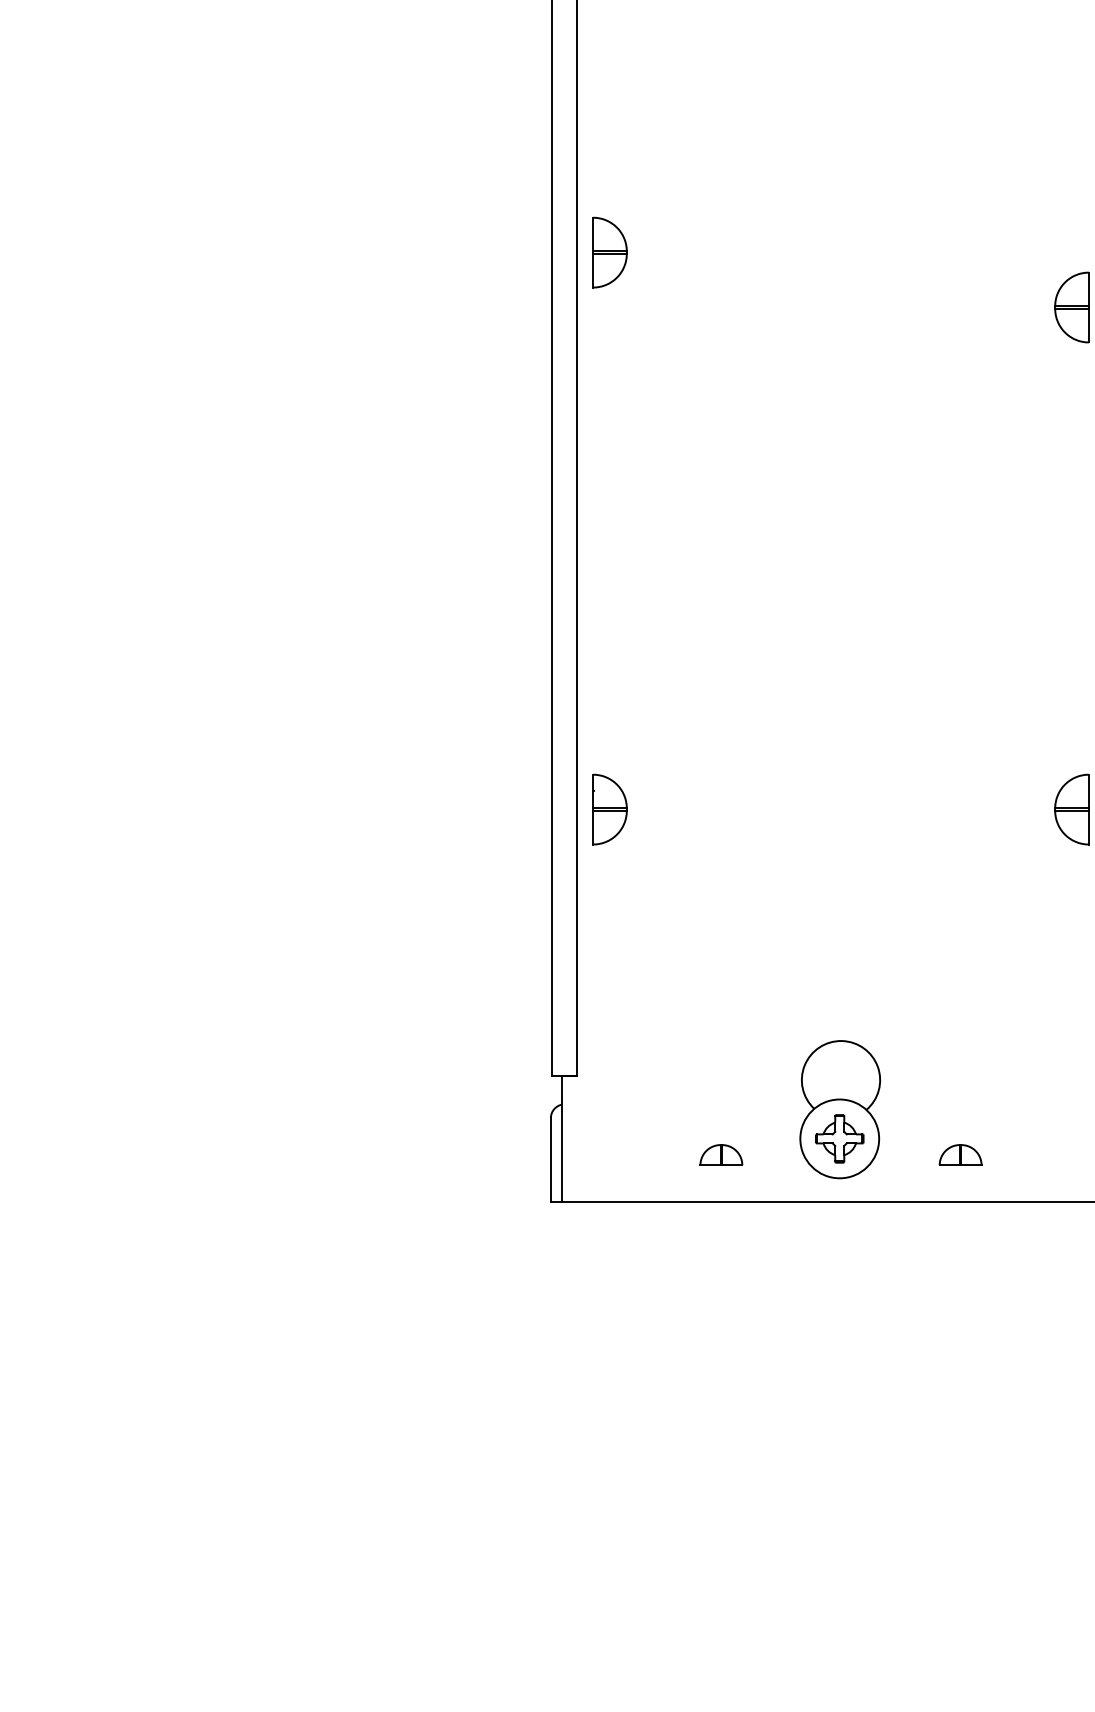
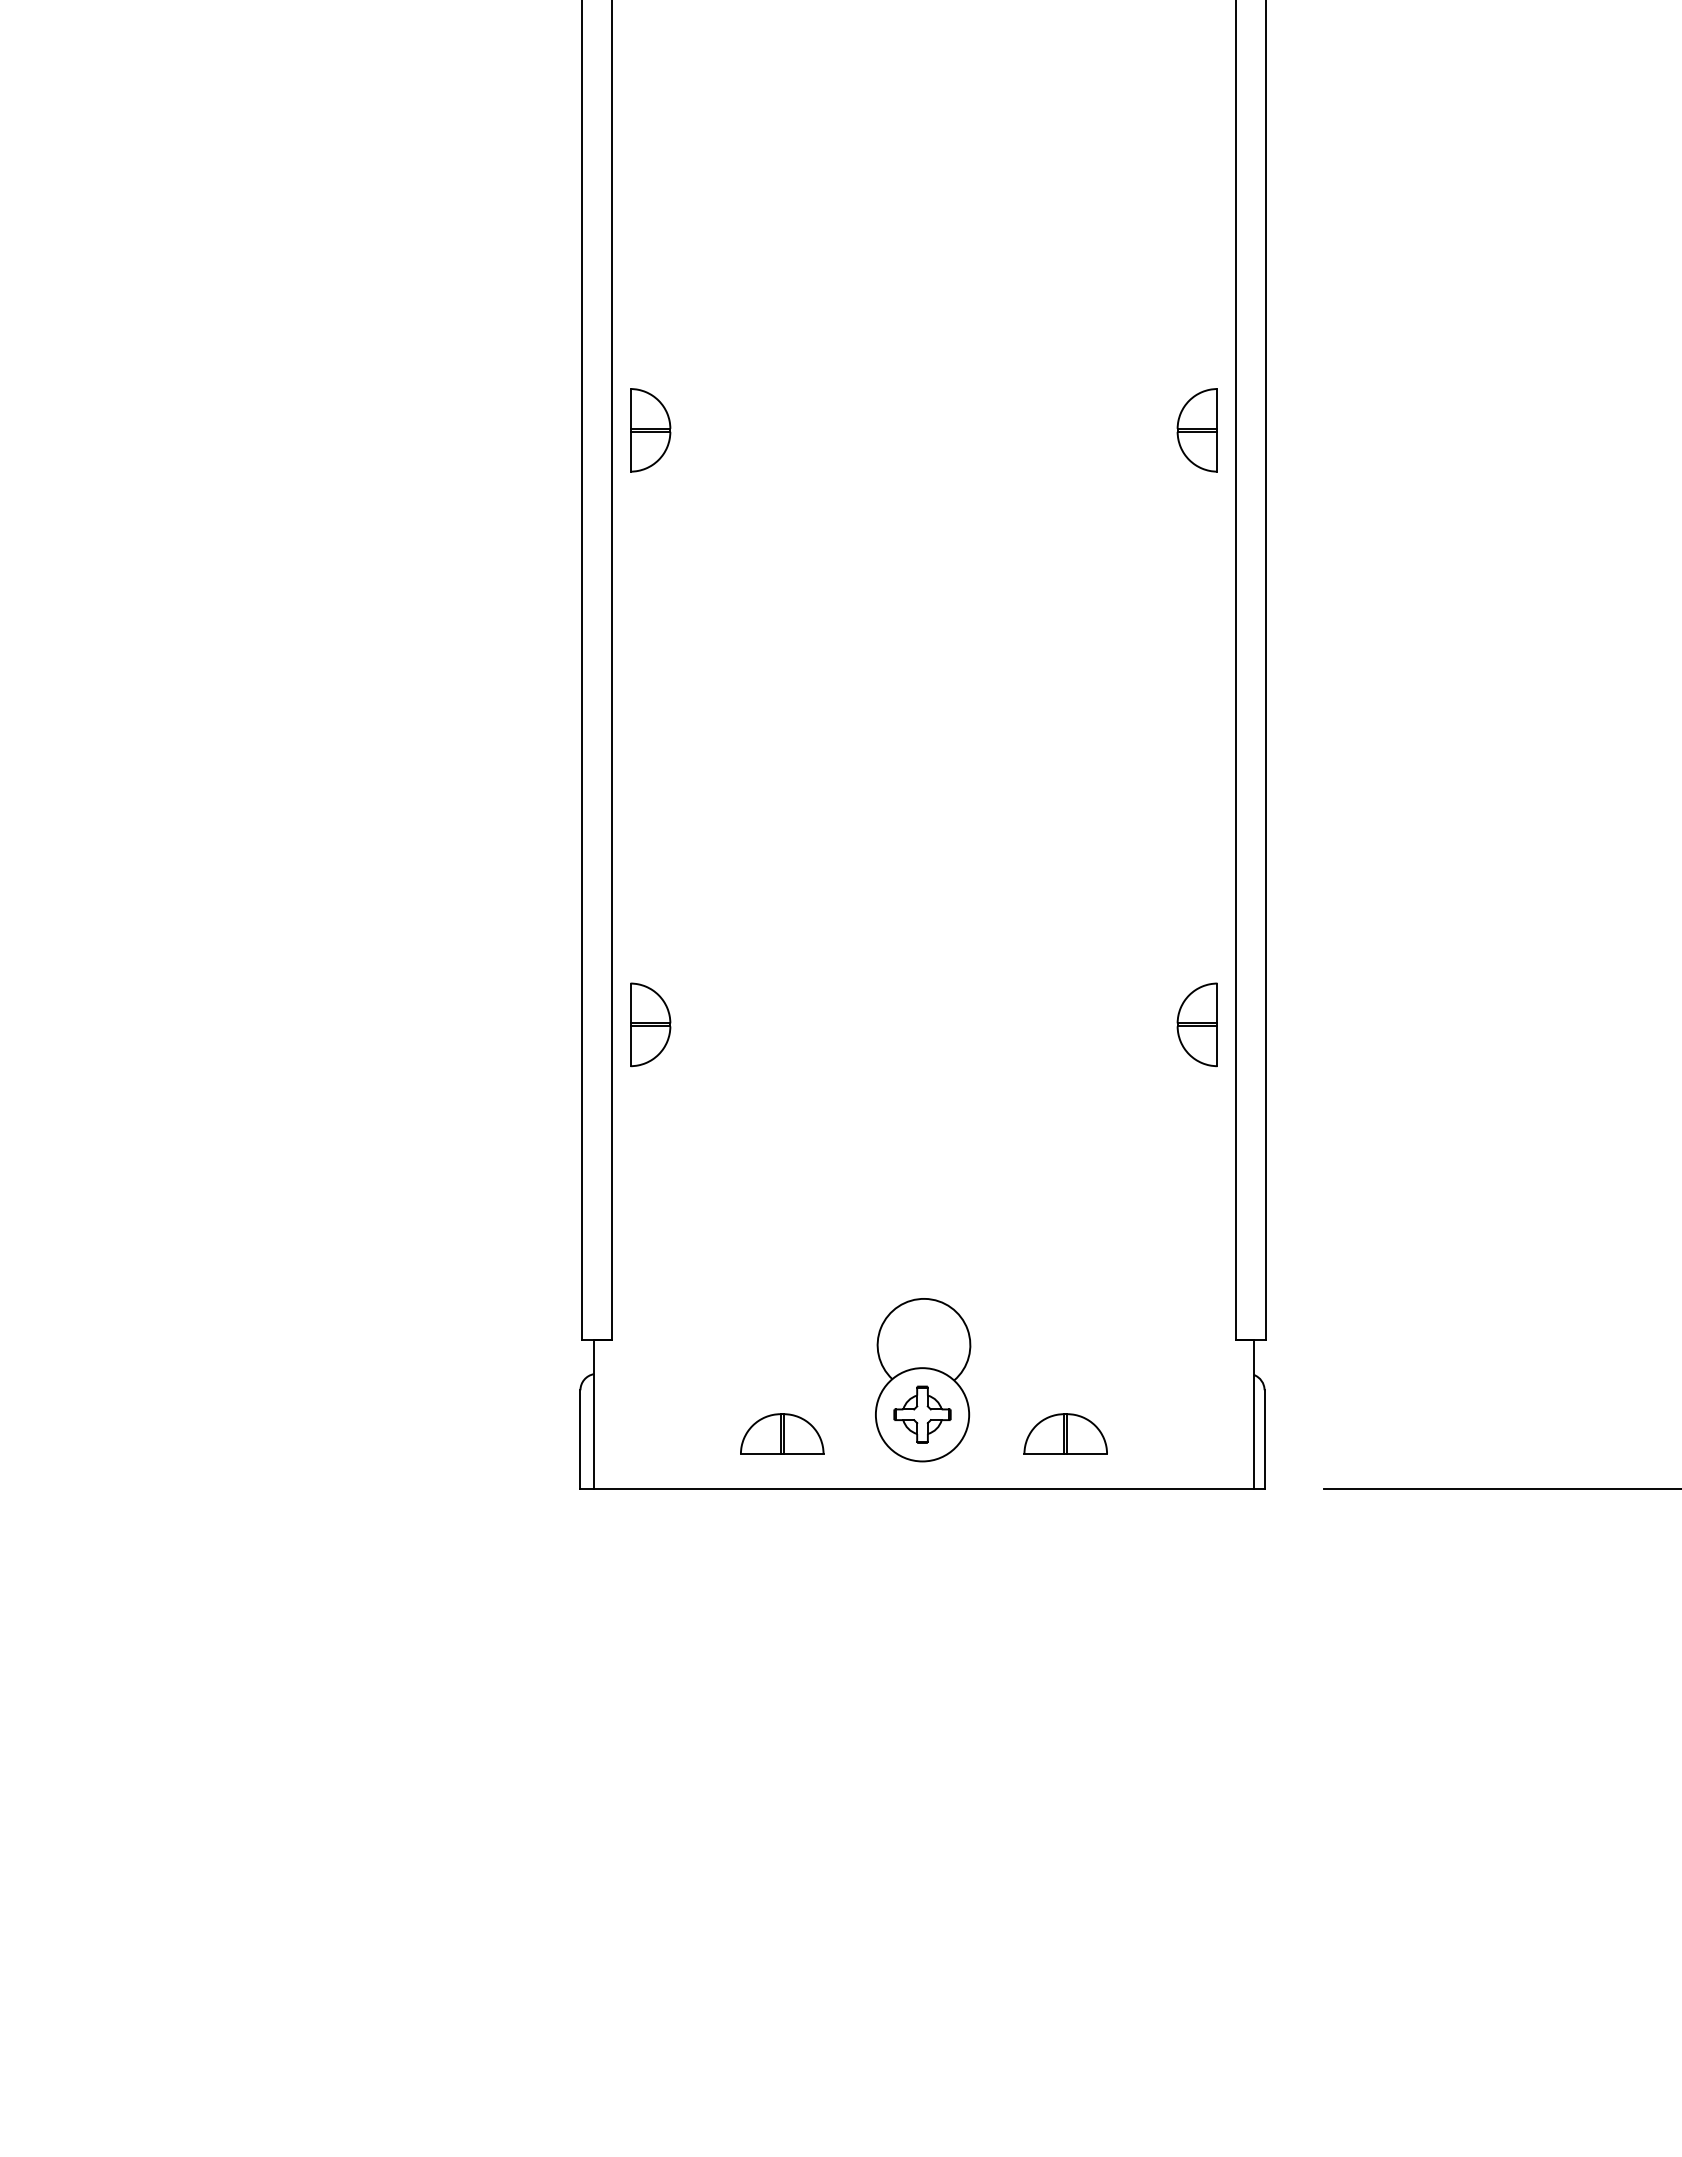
part: (610, 252) -> (650, 430), moved
part: (721, 1154) -> (782, 1433), size x1.67
part: (960, 1154) -> (1065, 1433), size x1.67

